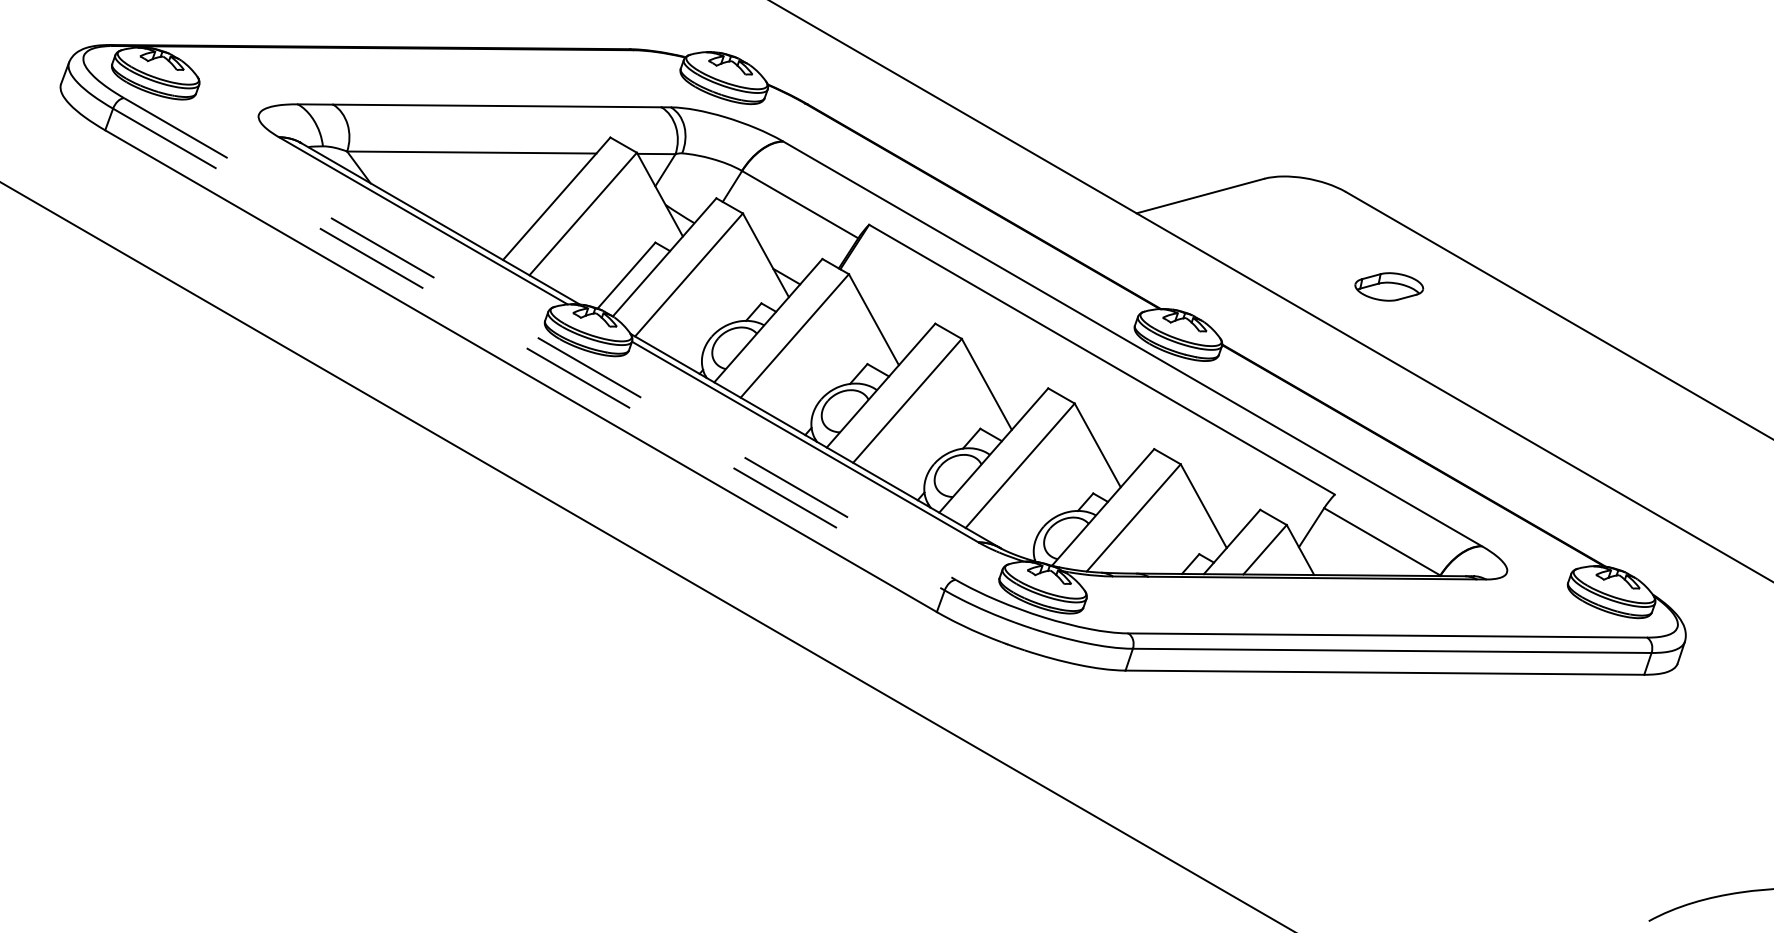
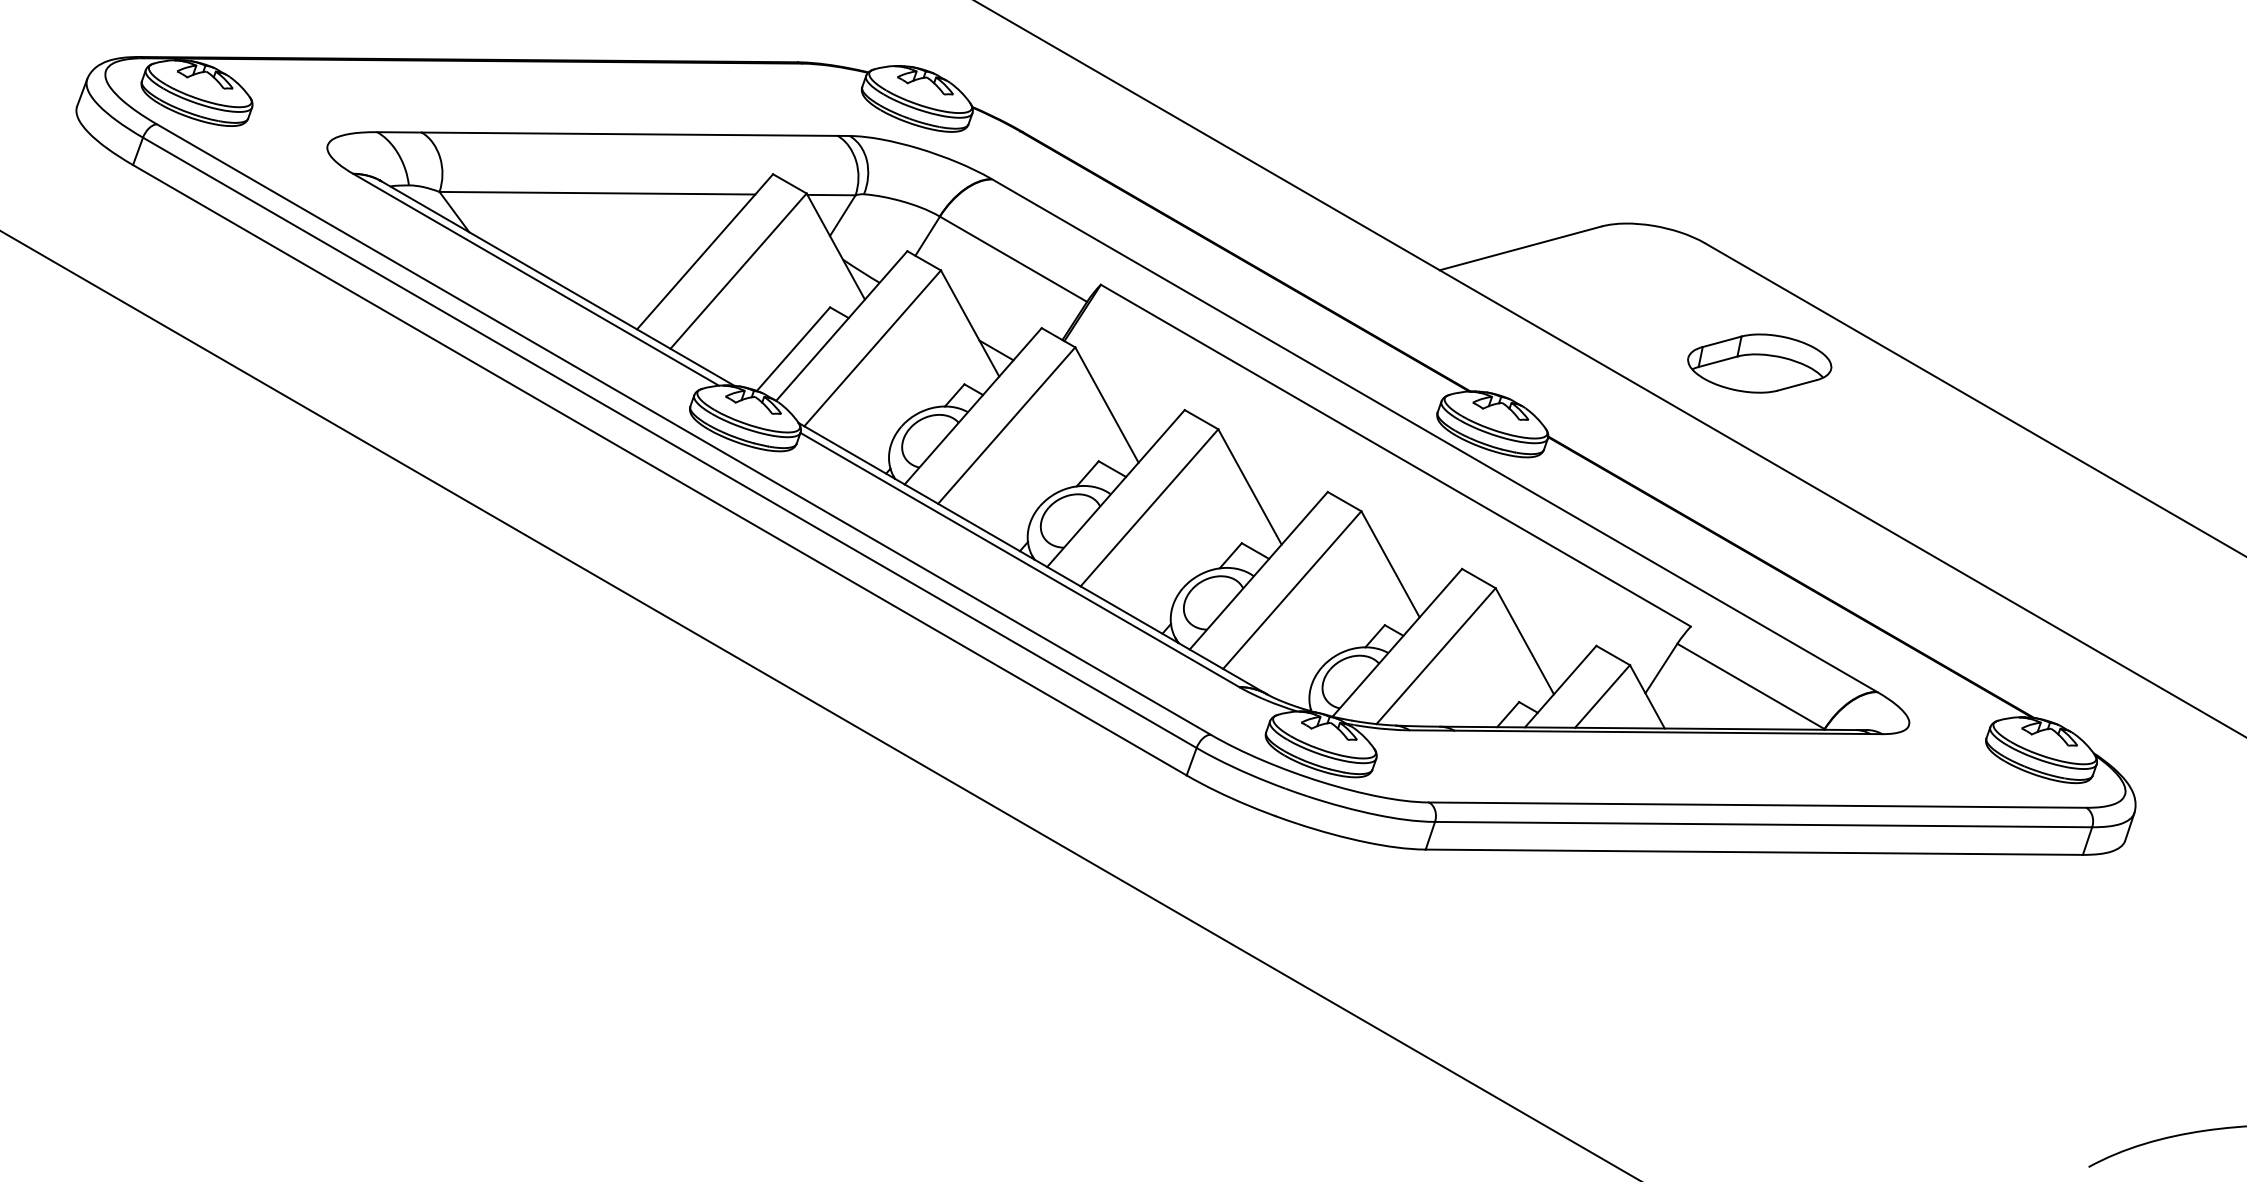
part: (1388, 286) -> (1759, 363), size x1.67
line: (539, 339) -> (683, 429), dashed -> solid
line: (528, 349) -> (669, 442), dashed -> solid

